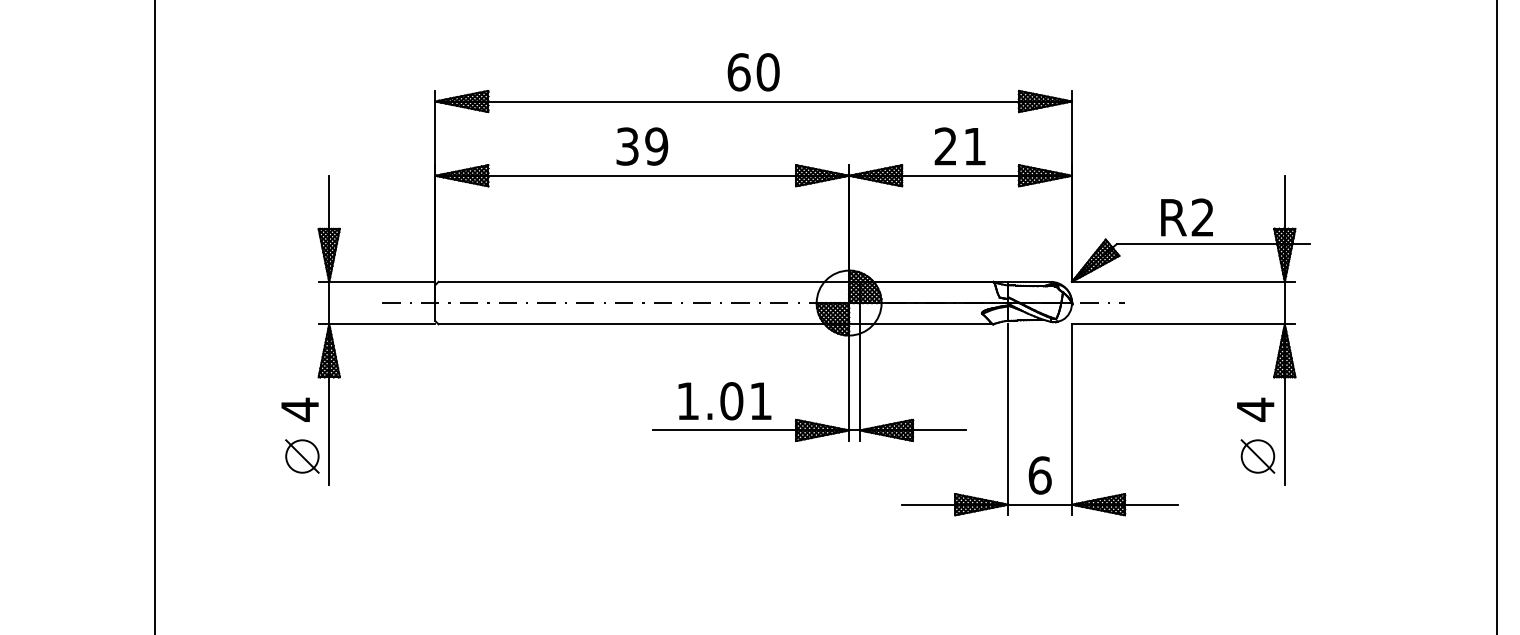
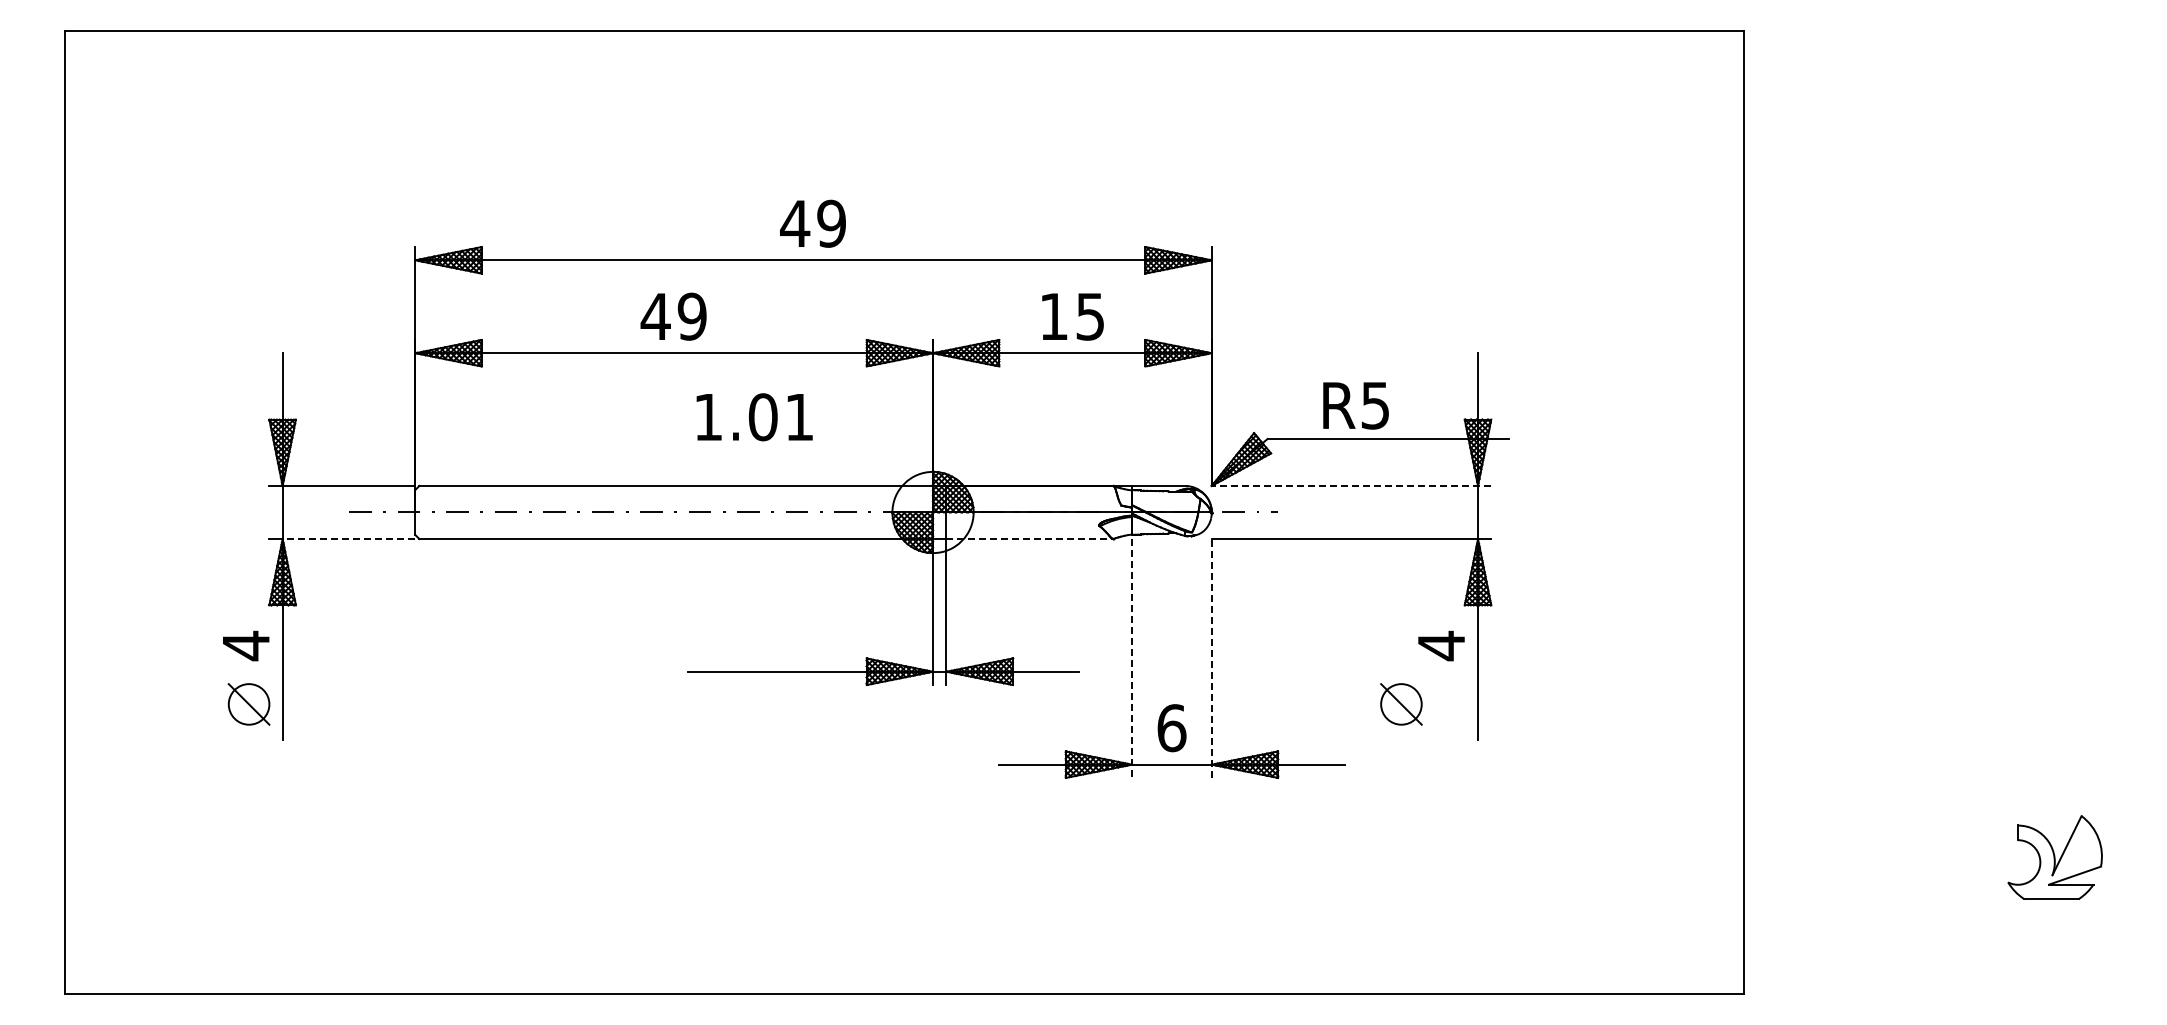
text: (753, 72) -> (813, 223), 60 -> 49
text: (627, 146) -> (655, 316), 39 -> 49
text: (959, 146) -> (1071, 316), 21 -> 15
text: (1202, 217) -> (1374, 405), R2 -> R5
line: (1183, 281) -> (1351, 485), solid -> dashed
line: (381, 324) -> (348, 539), solid -> dashed
line: (927, 324) -> (1030, 539), solid -> dashed
text: (724, 401) -> (754, 417), moved
line: (1008, 419) -> (1132, 658), solid -> dashed
line: (1071, 419) -> (1211, 658), solid -> dashed
part: (1258, 456) -> (1401, 704), moved

